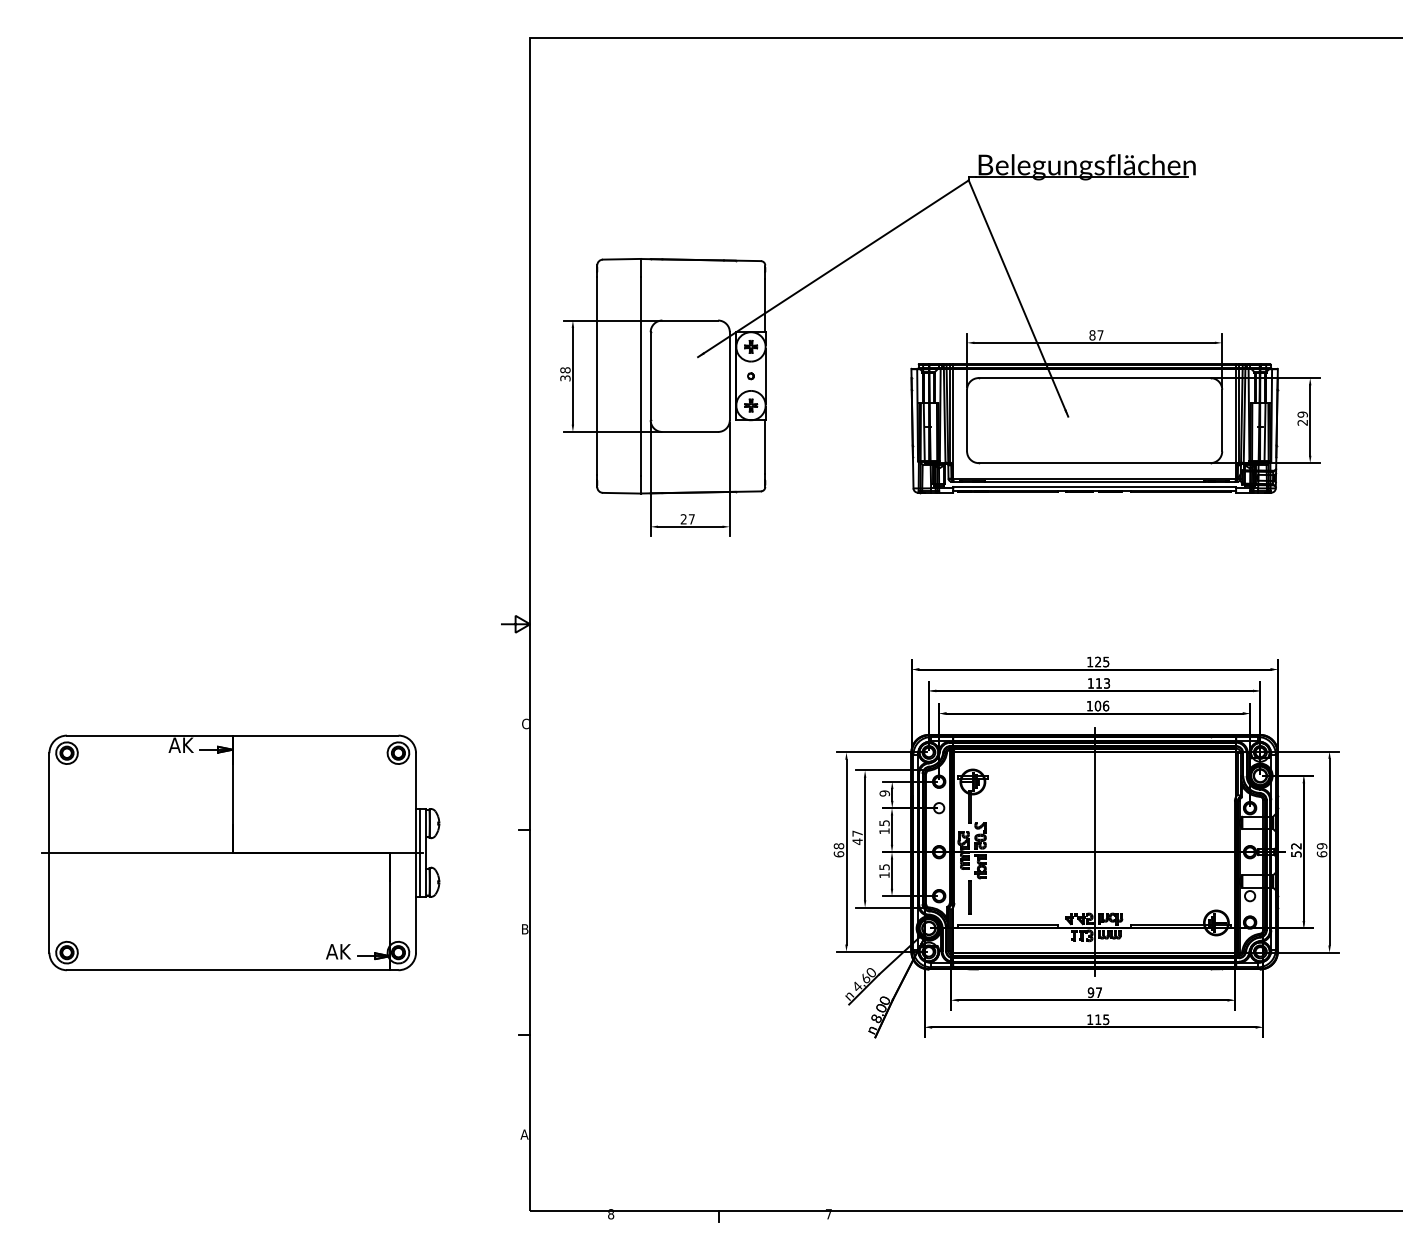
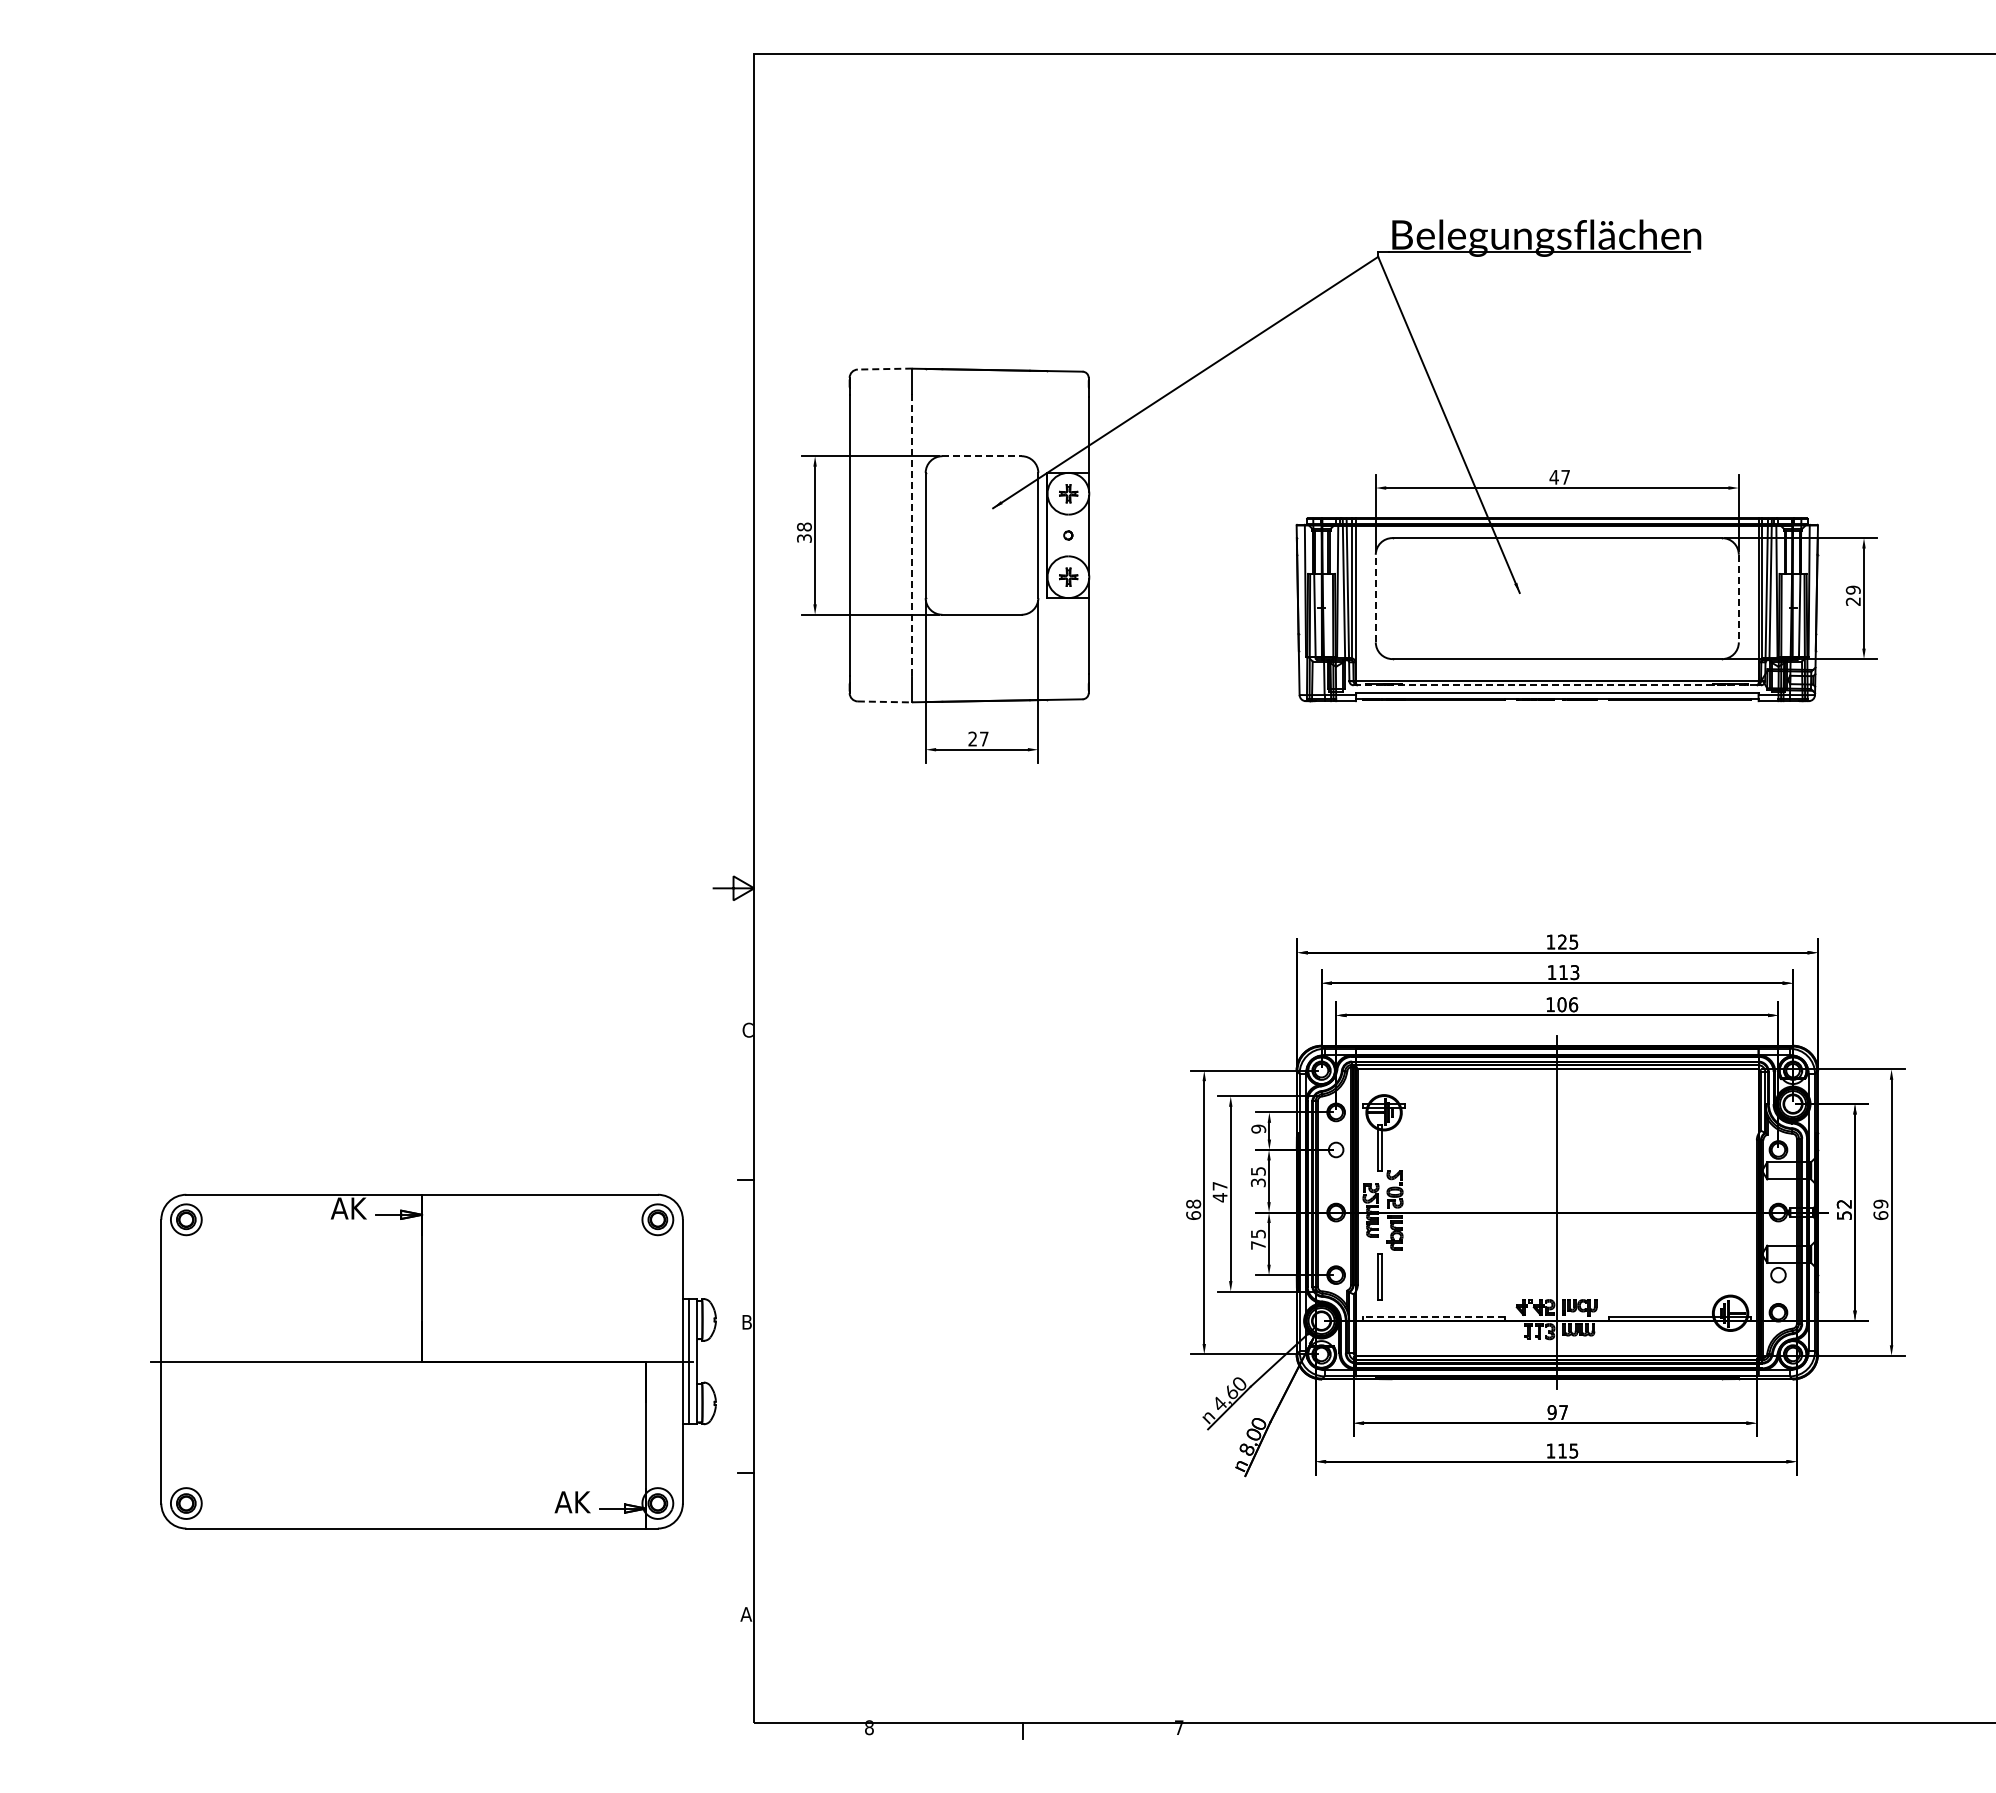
line: (621, 259) -> (884, 369), solid -> dashed
line: (690, 320) -> (982, 456), solid -> dashed
text: (1091, 334) -> (1553, 476), 87 -> 47
line: (641, 376) -> (912, 535), solid -> dashed
line: (966, 420) -> (1375, 598), solid -> dashed
line: (1221, 420) -> (1738, 598), solid -> dashed
line: (1093, 481) -> (1555, 685), solid -> dashed
line: (622, 492) -> (885, 701), solid -> dashed
text: (883, 831) -> (1257, 1182), 15 -> 35
part: (240, 852) -> (433, 1361), moved
text: (884, 875) -> (1258, 1245), 15 -> 75
line: (1008, 925) -> (1434, 1316), solid -> dashed

